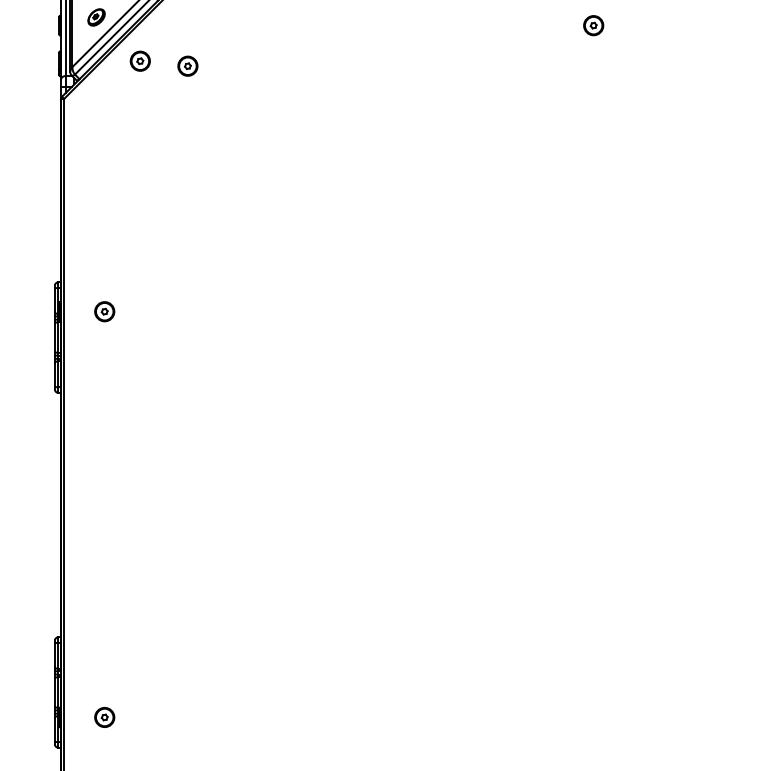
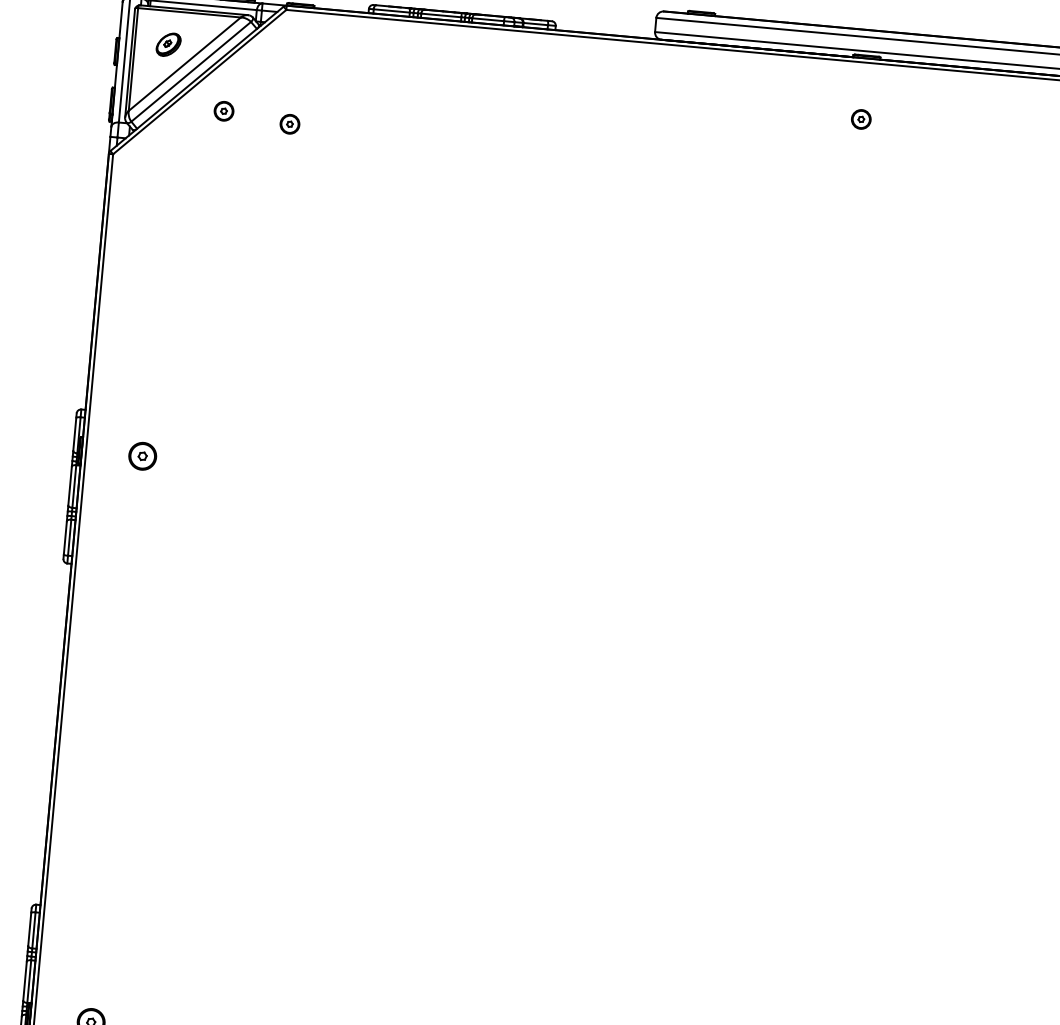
part: (593, 25) -> (860, 119), size x0.7
part: (139, 60) -> (223, 110), size x0.7
part: (187, 65) -> (289, 123), size x0.7

